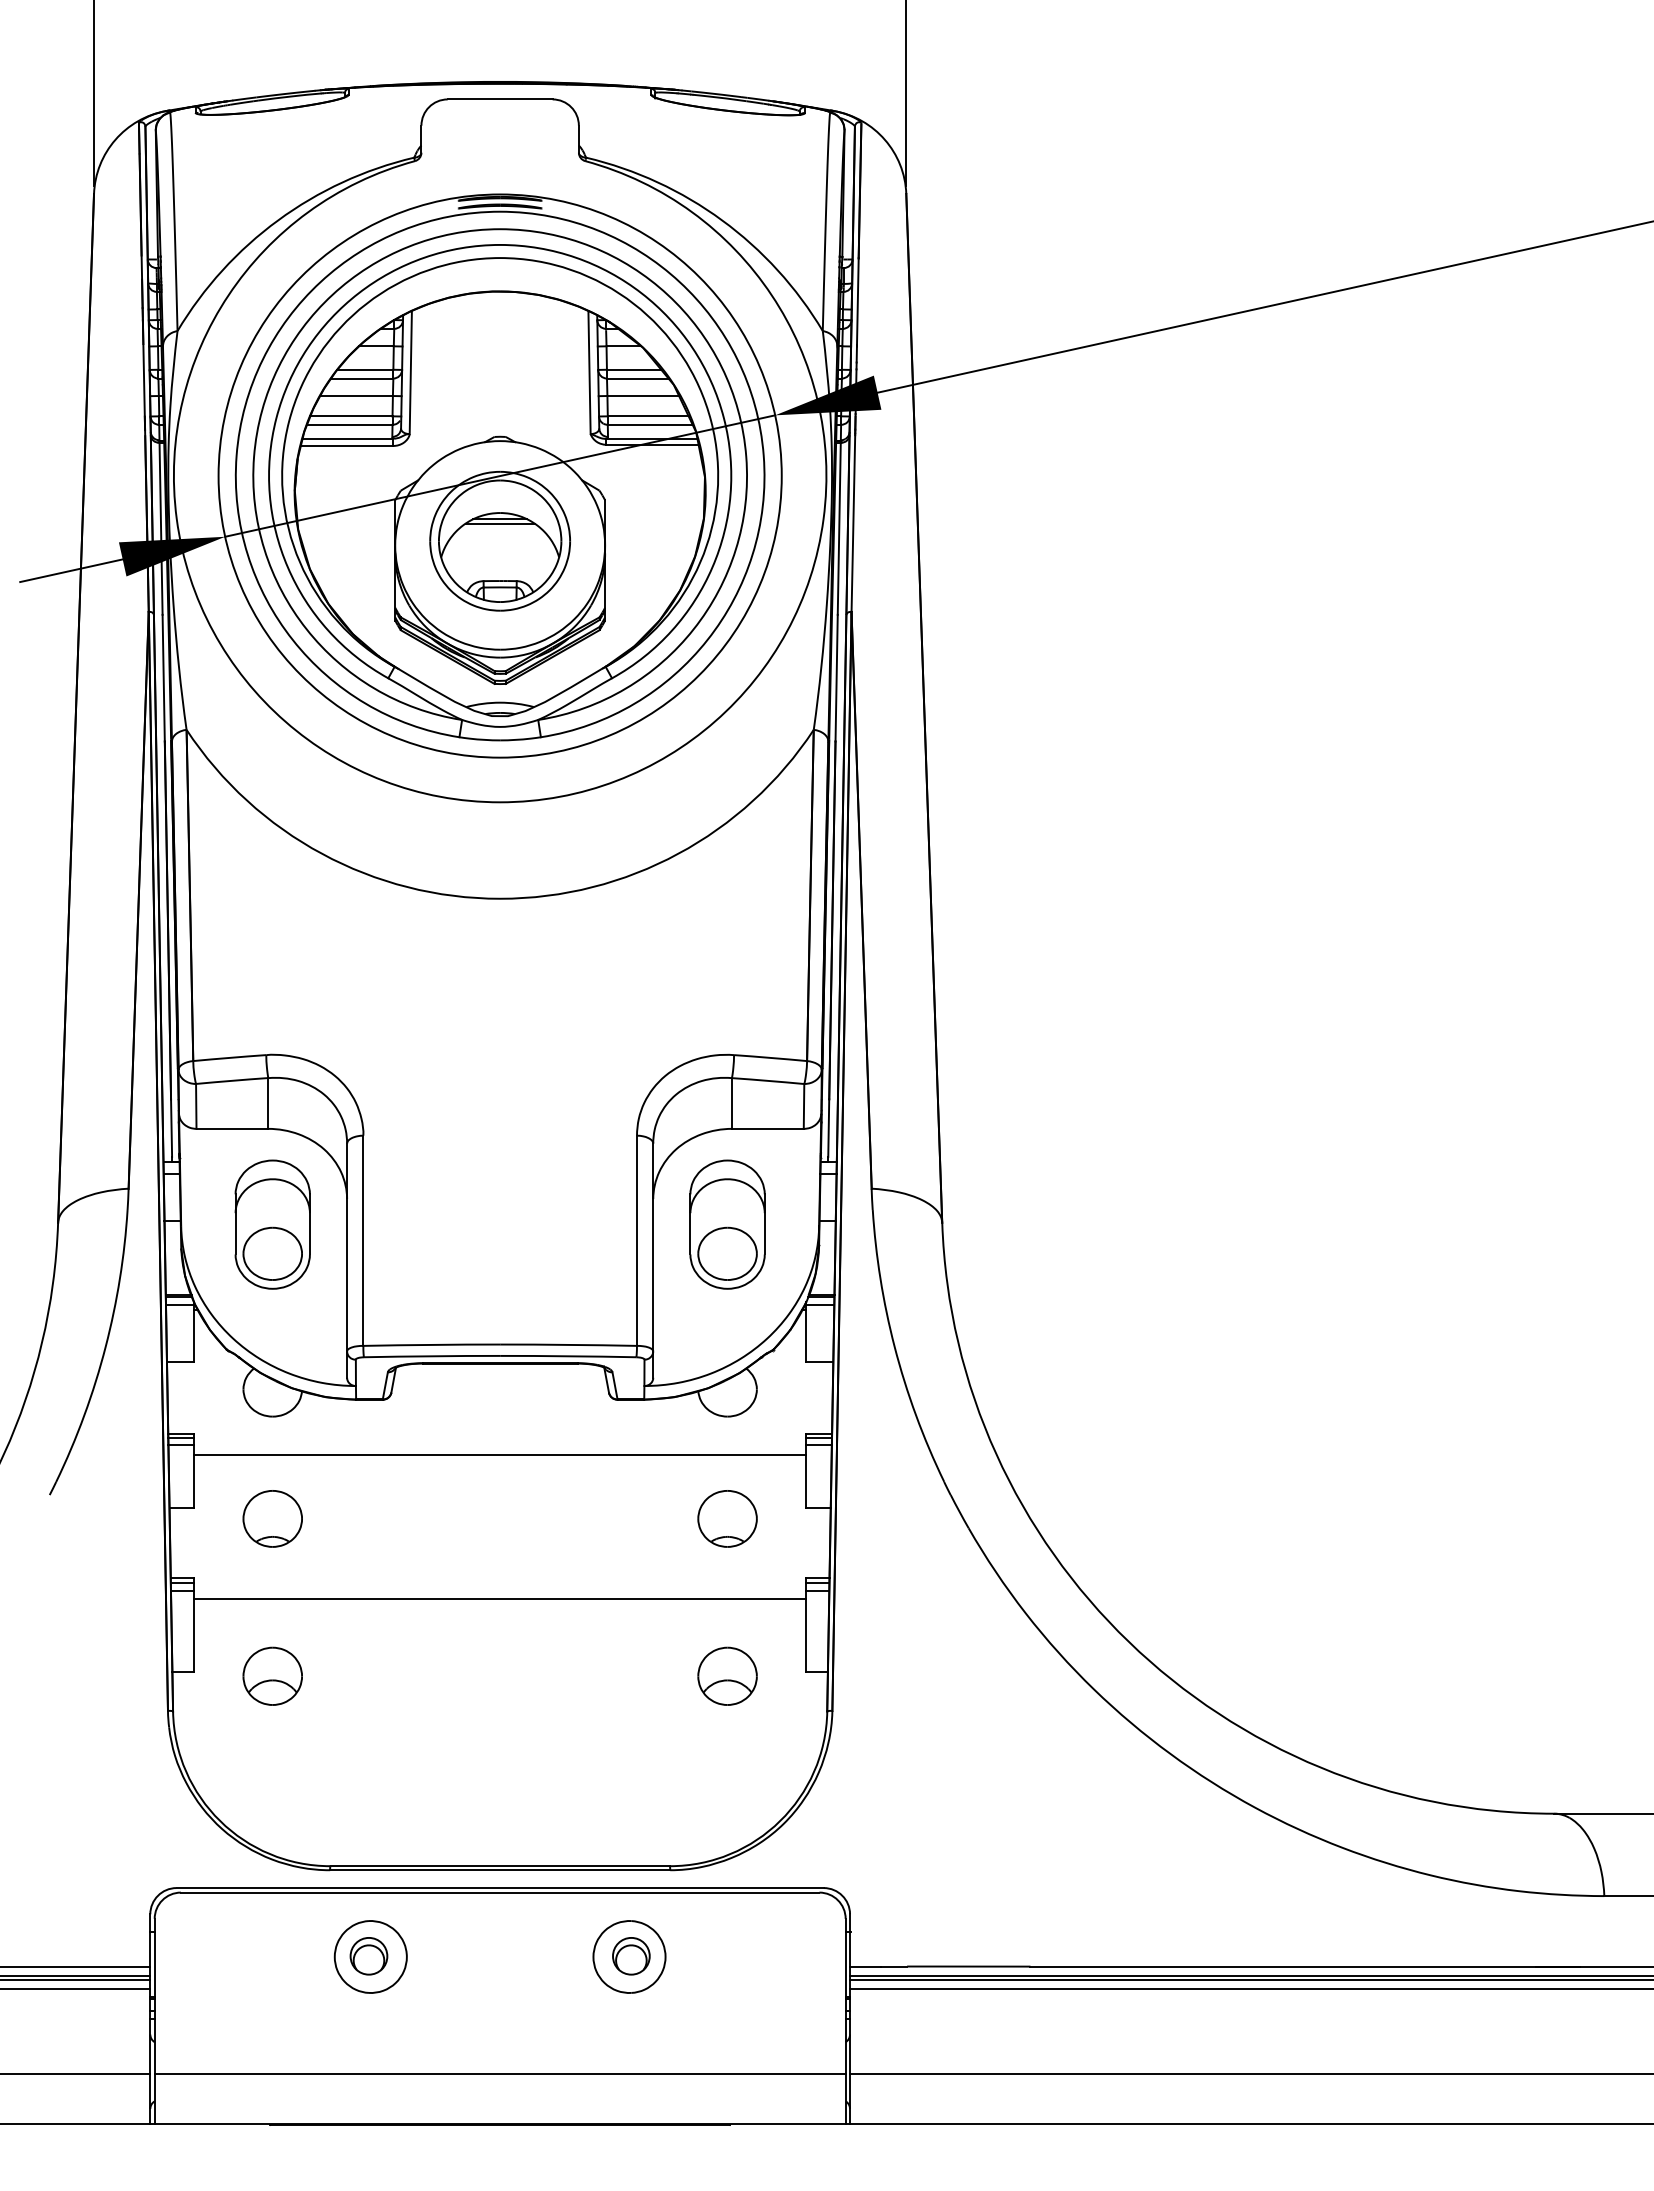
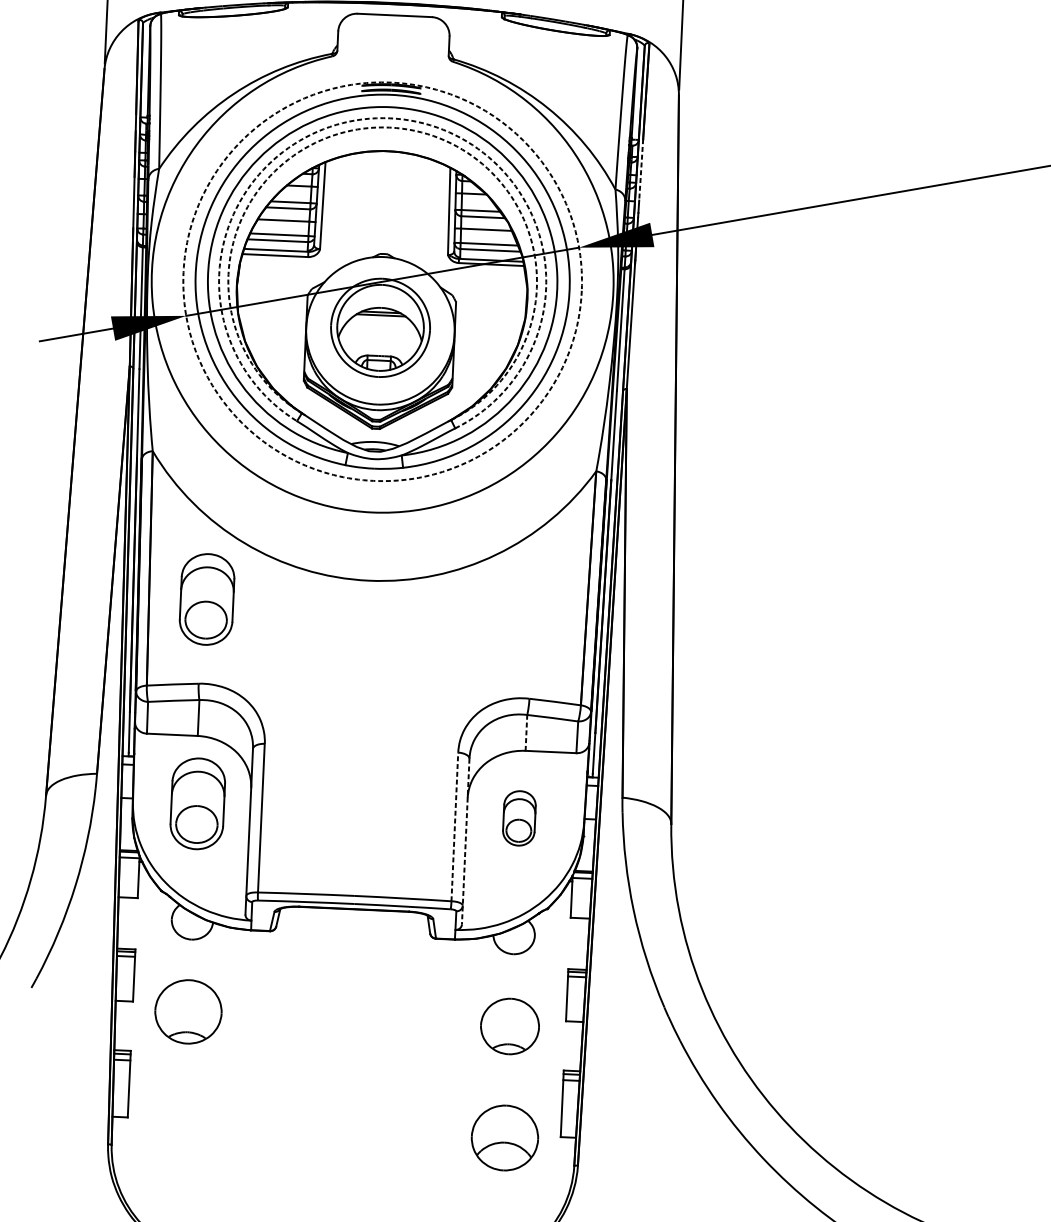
arc: (500, 244) -> (390, 118), solid -> dashed
arc: (500, 258) -> (389, 127), solid -> dashed
line: (857, 302) -> (640, 170), solid -> dashed
circle: (499, 475) -> (382, 281), solid -> dashed
part: (272, 935) -> (206, 599), added
line: (731, 1103) -> (526, 732), solid -> dashed
part: (727, 1224) -> (519, 818), size x0.6
line: (636, 1240) -> (454, 826), solid -> dashed
line: (653, 1261) -> (465, 842), solid -> dashed
line: (500, 1454) -> (351, 973), removed
part: (272, 1518) -> (188, 1011), size x1.6
part: (727, 1518) -> (509, 1026), size x1.4
line: (500, 1598) -> (346, 1075), removed
part: (272, 1675) -> (183, 1122), removed
part: (727, 1675) -> (504, 1137), size x1.6

